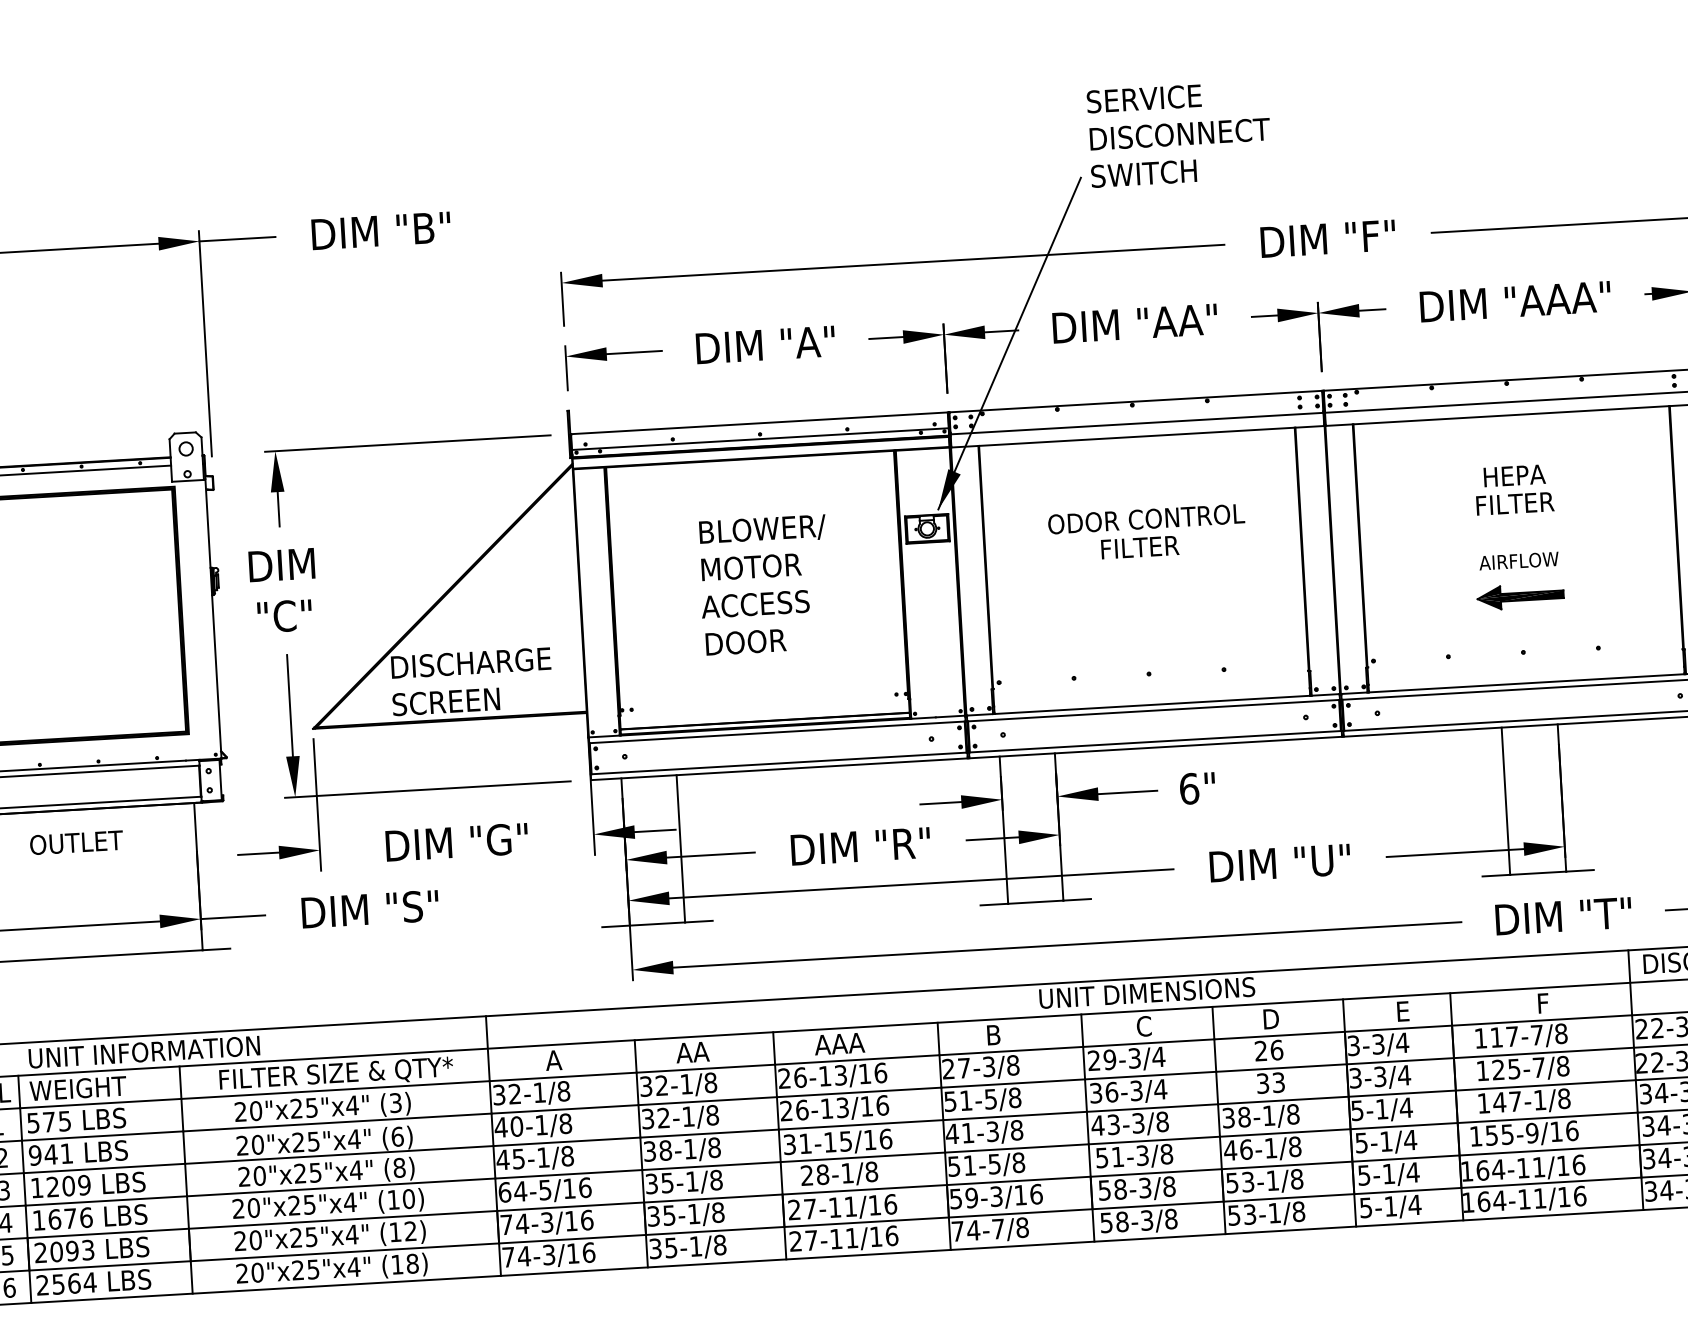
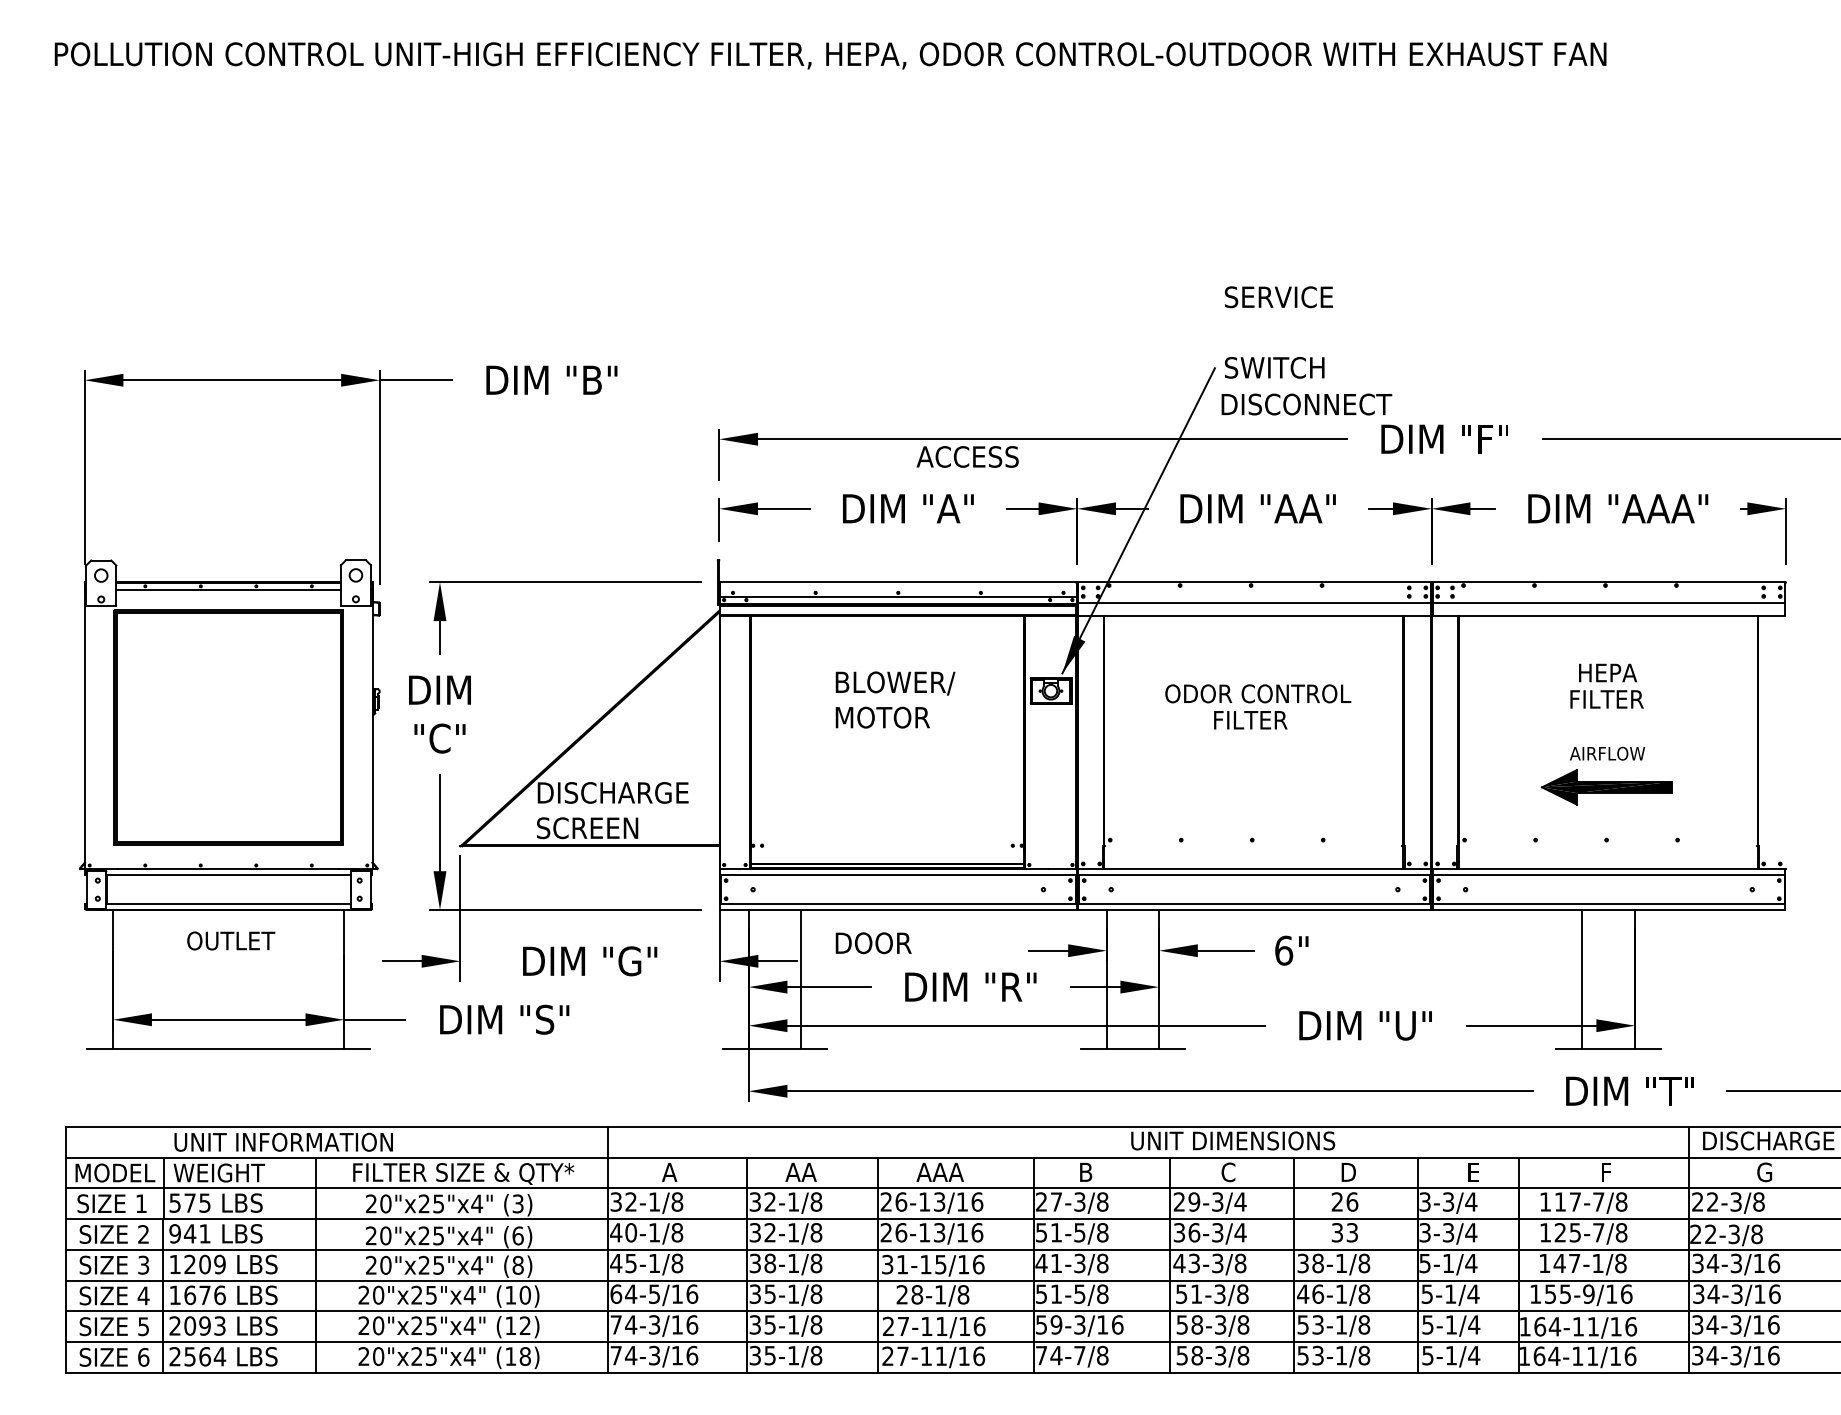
text: (1179, 134) -> (1306, 404), moved
part: (1520, 596) -> (1606, 787), size x1.6
text: (755, 603) -> (967, 456), moved
text: (745, 642) -> (873, 943), moved

